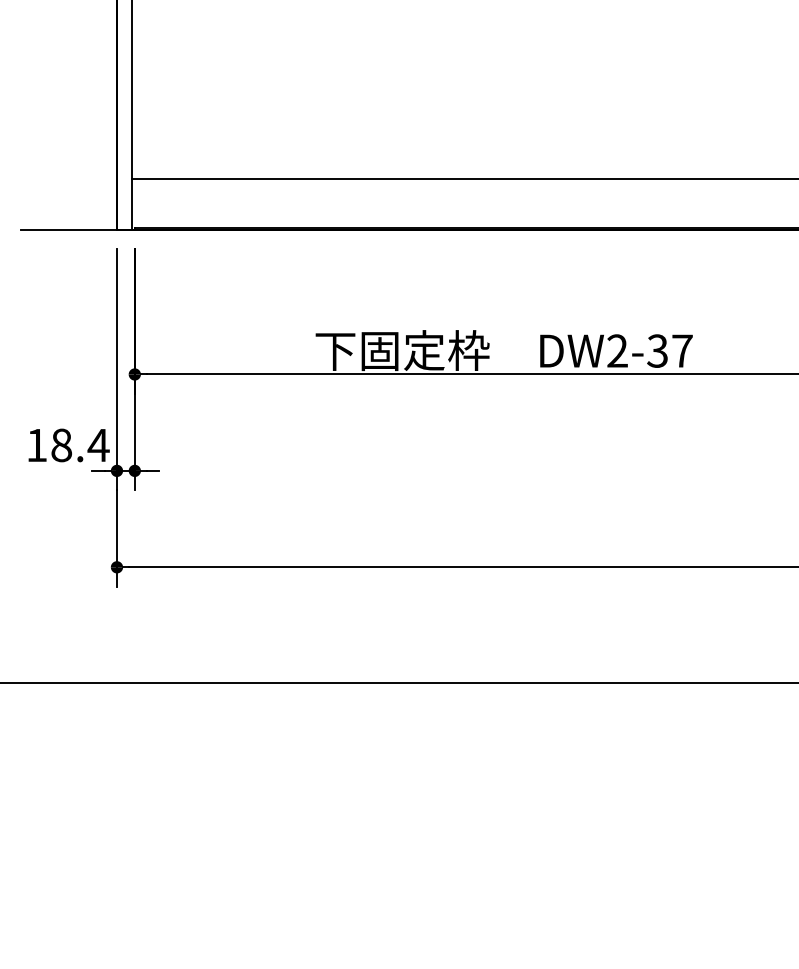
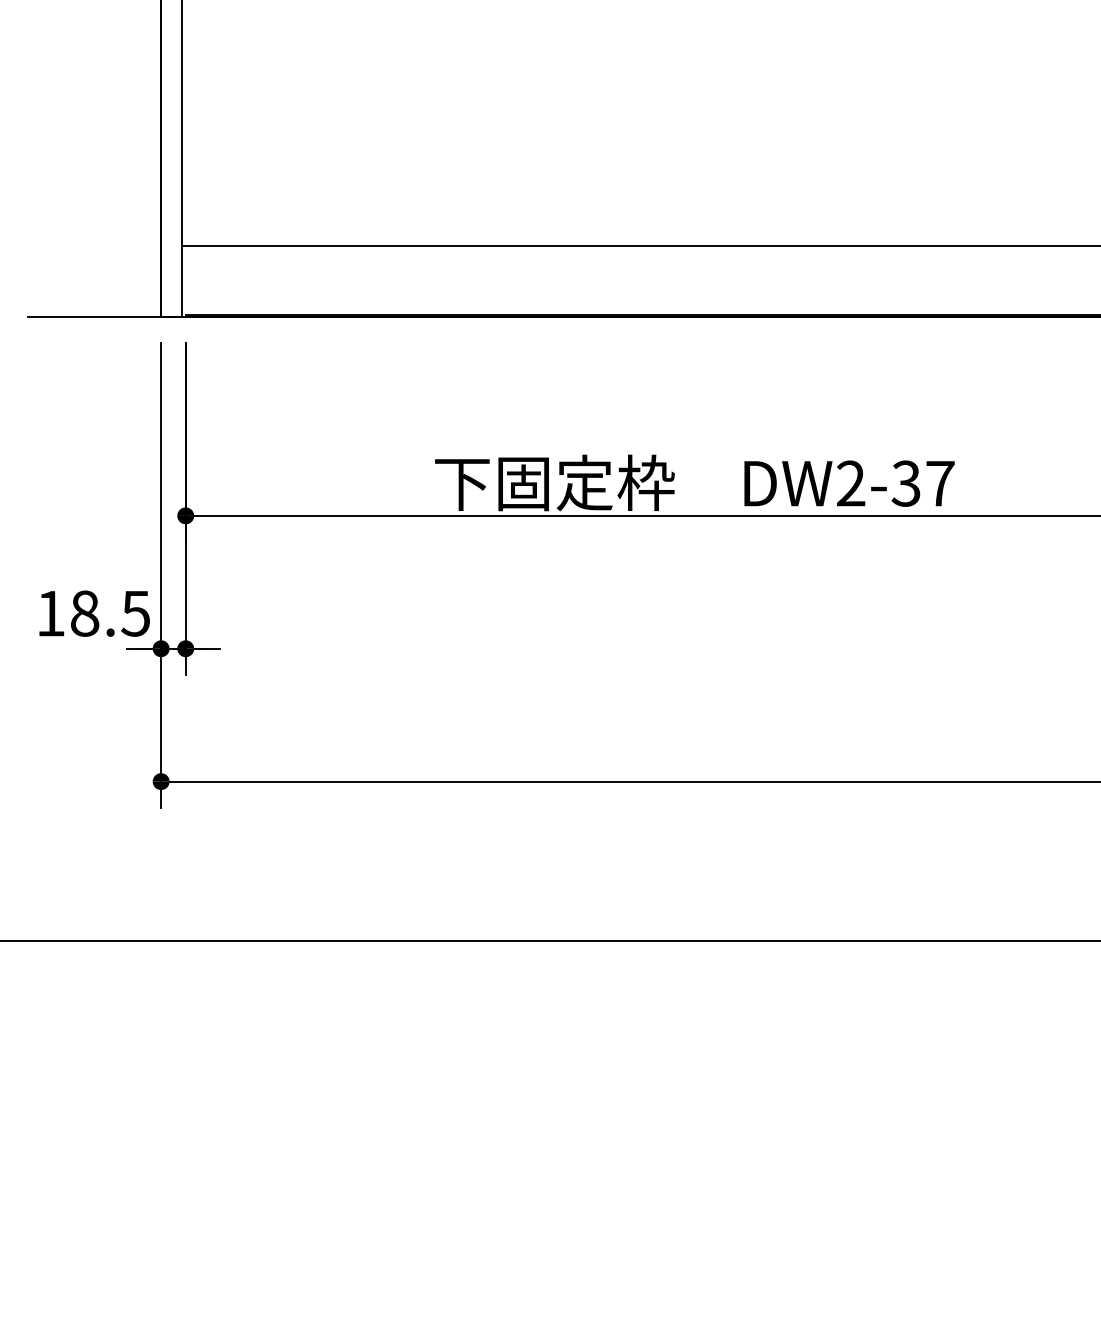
text: (98, 445) -> (135, 613), 18.4 -> 18.5

